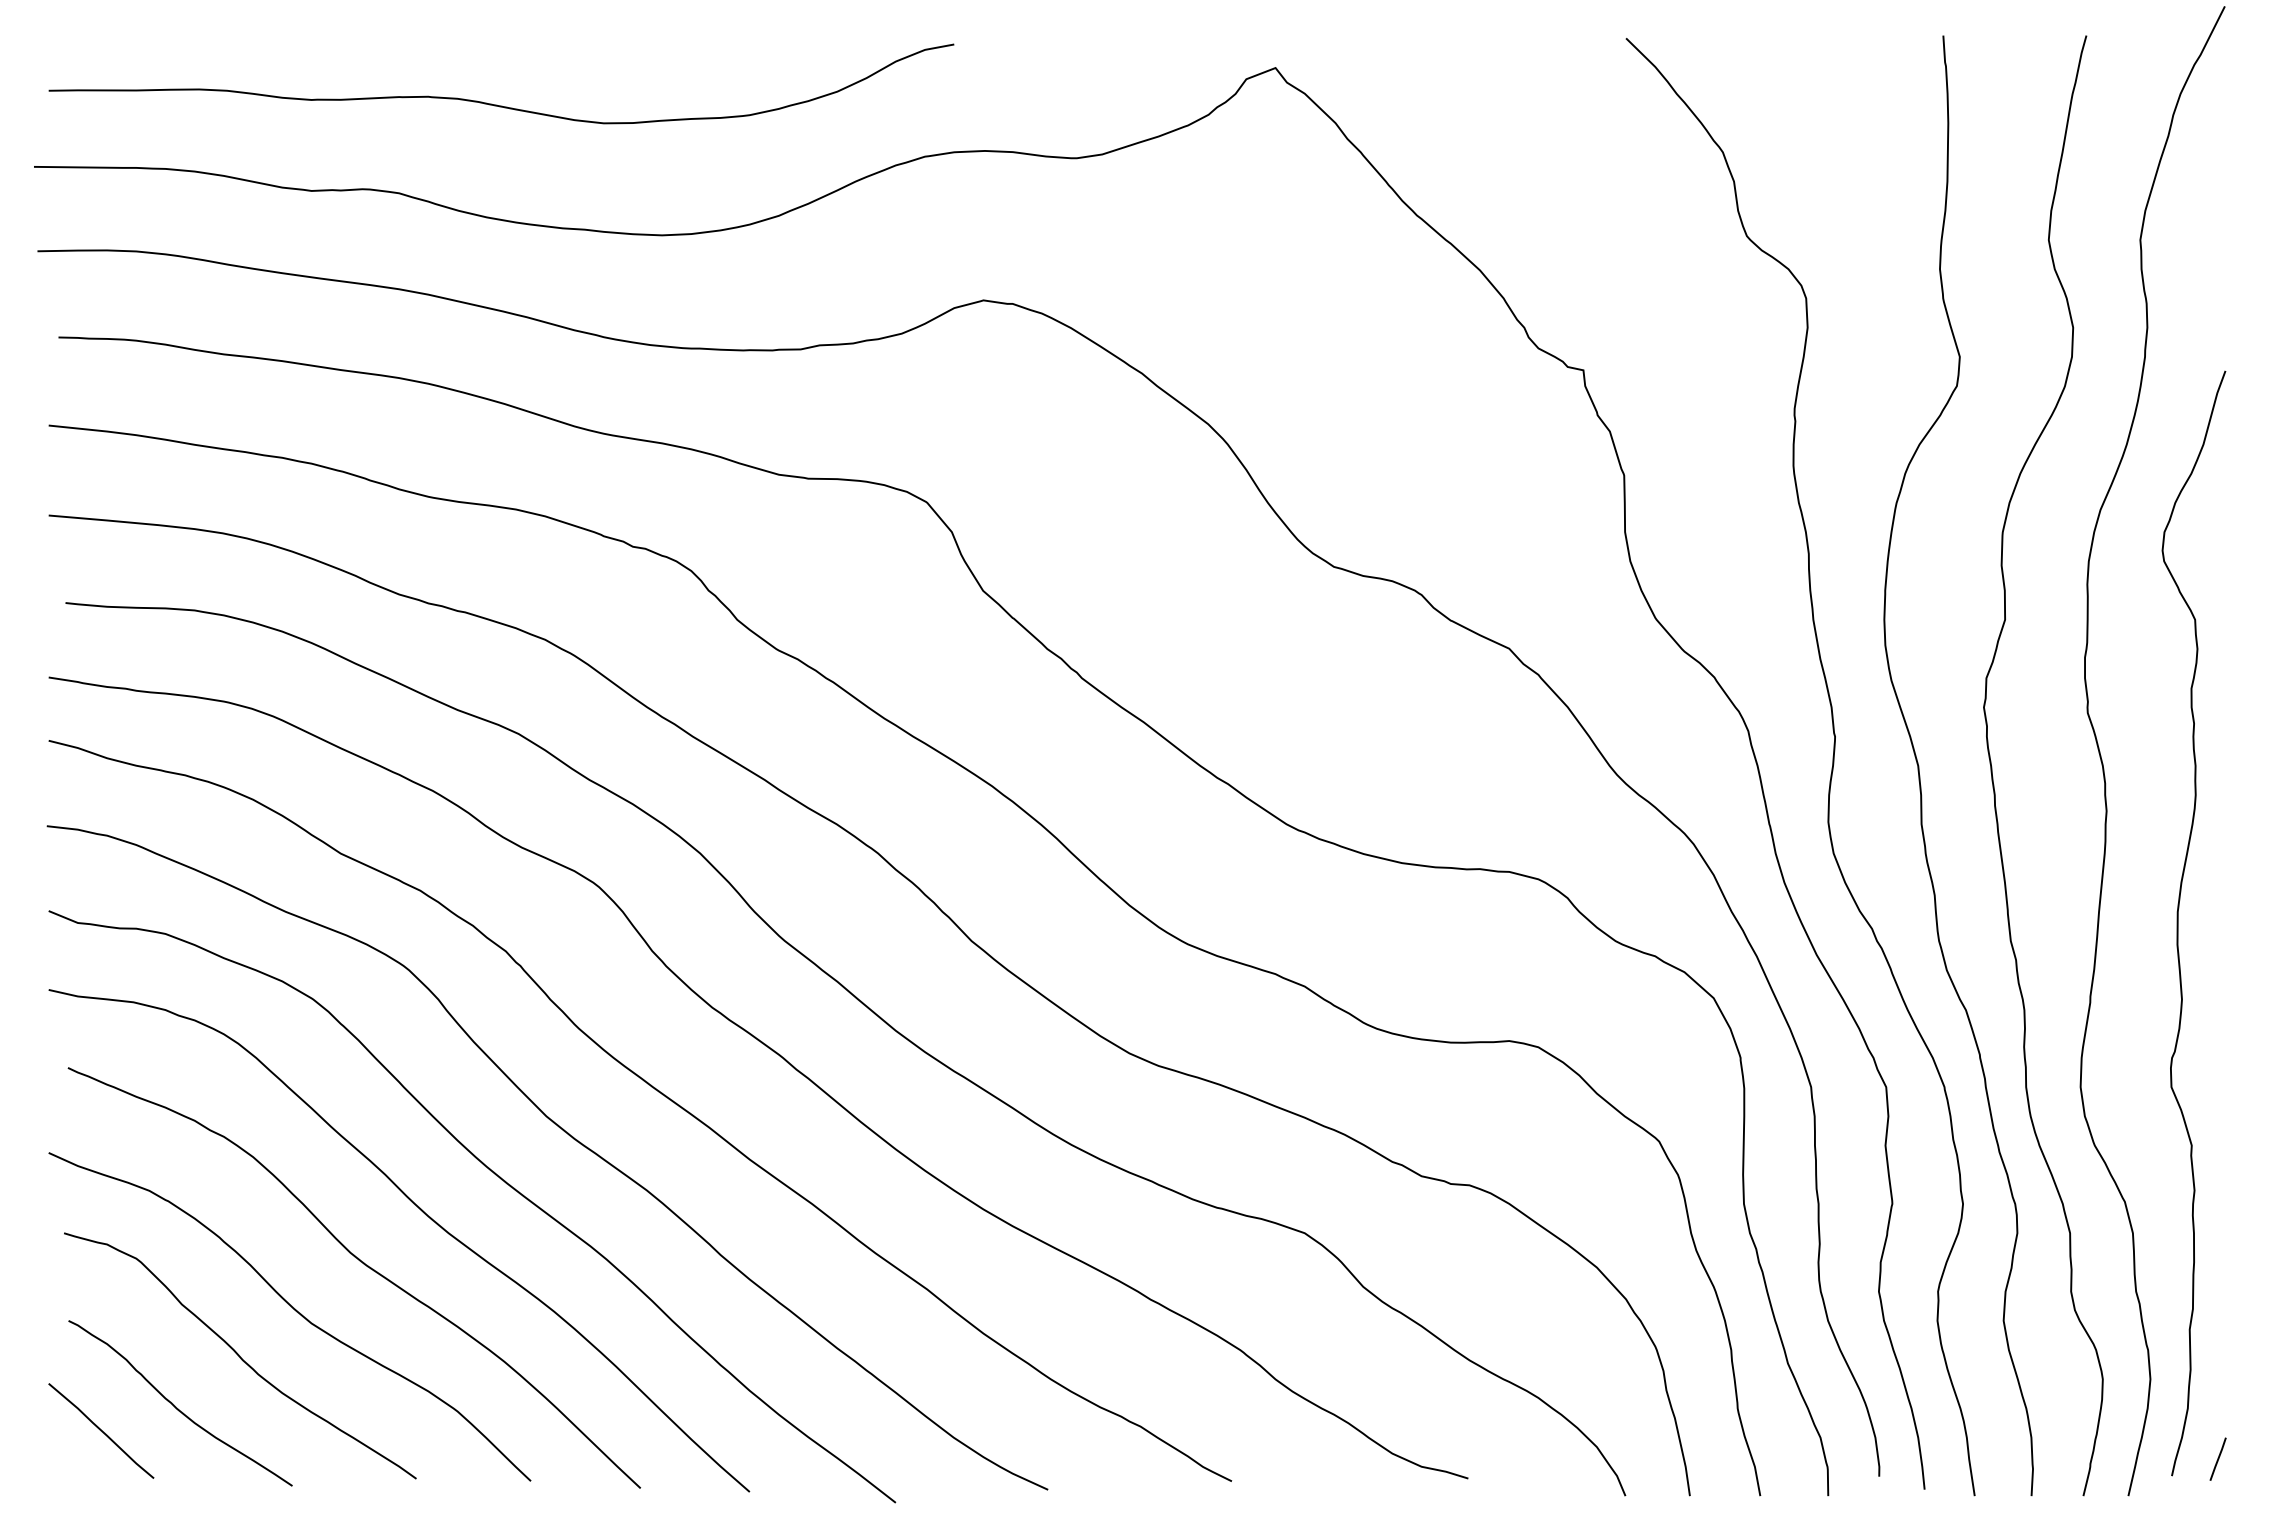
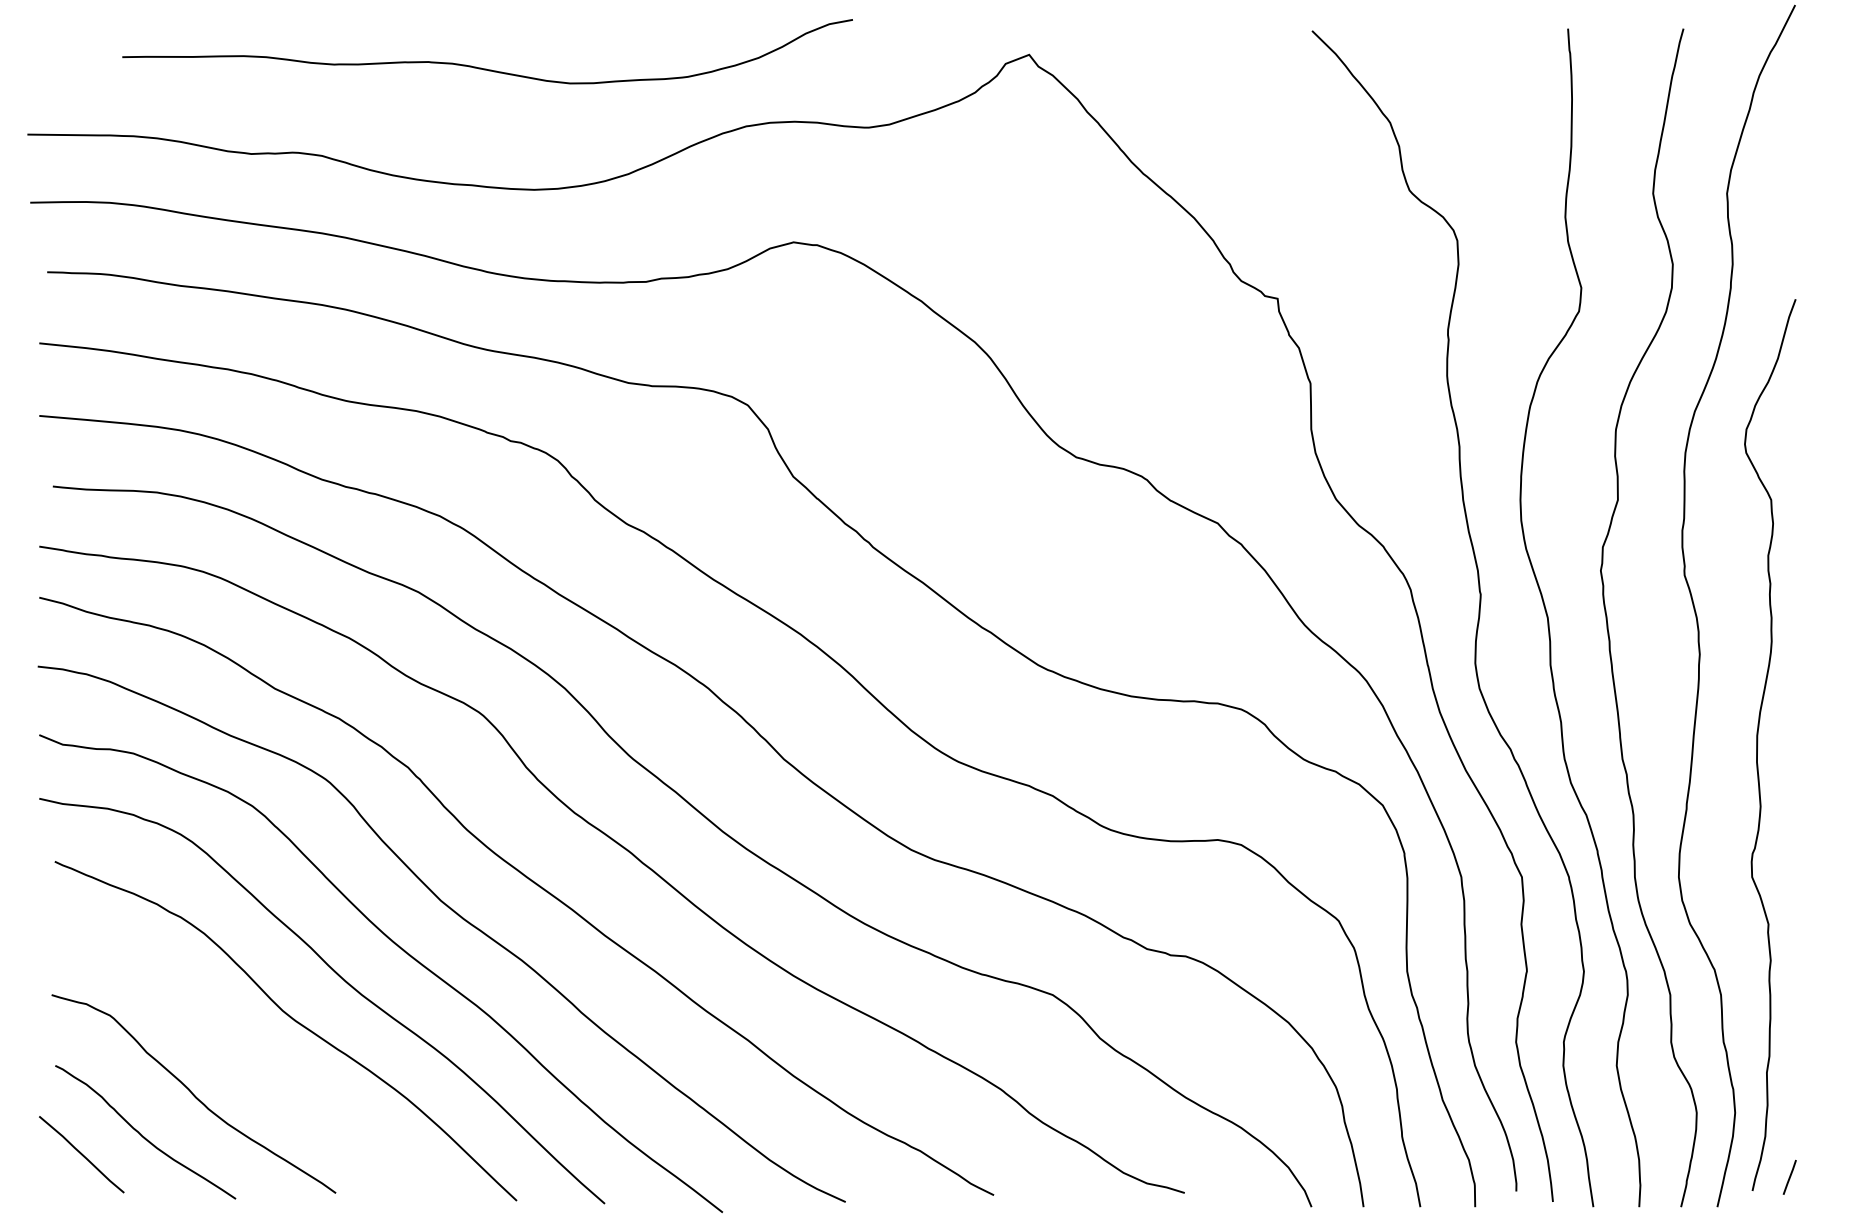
curve: (500, 104) -> (486, 68), moved
curve: (294, 1310) -> (237, 1057), removed

